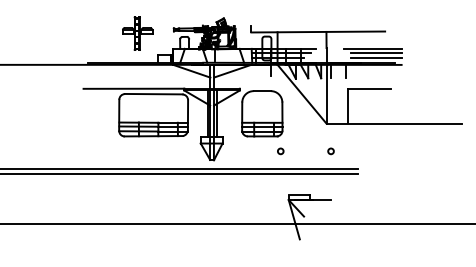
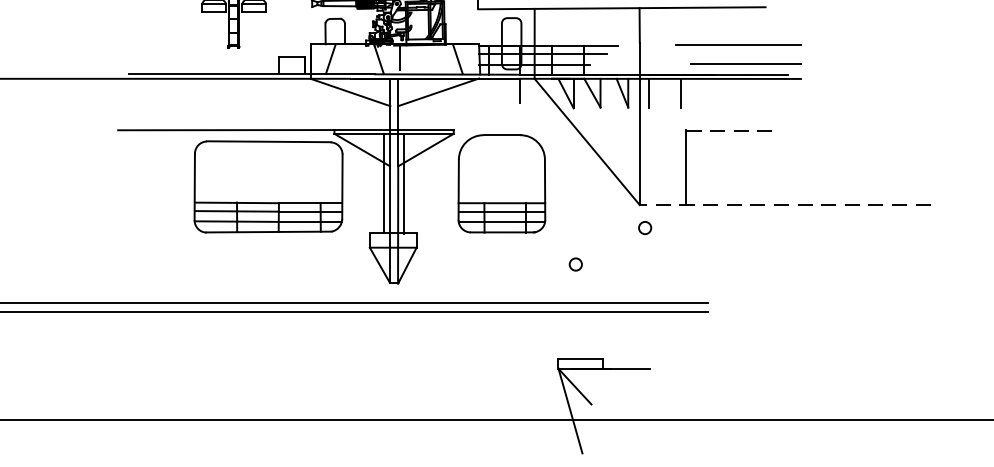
line: (375, 53) -> (744, 54), removed
line: (369, 88) -> (731, 129), solid -> dashed
line: (394, 123) -> (785, 204), solid -> dashed
circle: (280, 151) -> (575, 264), moved
circle: (330, 151) -> (643, 228), moved

